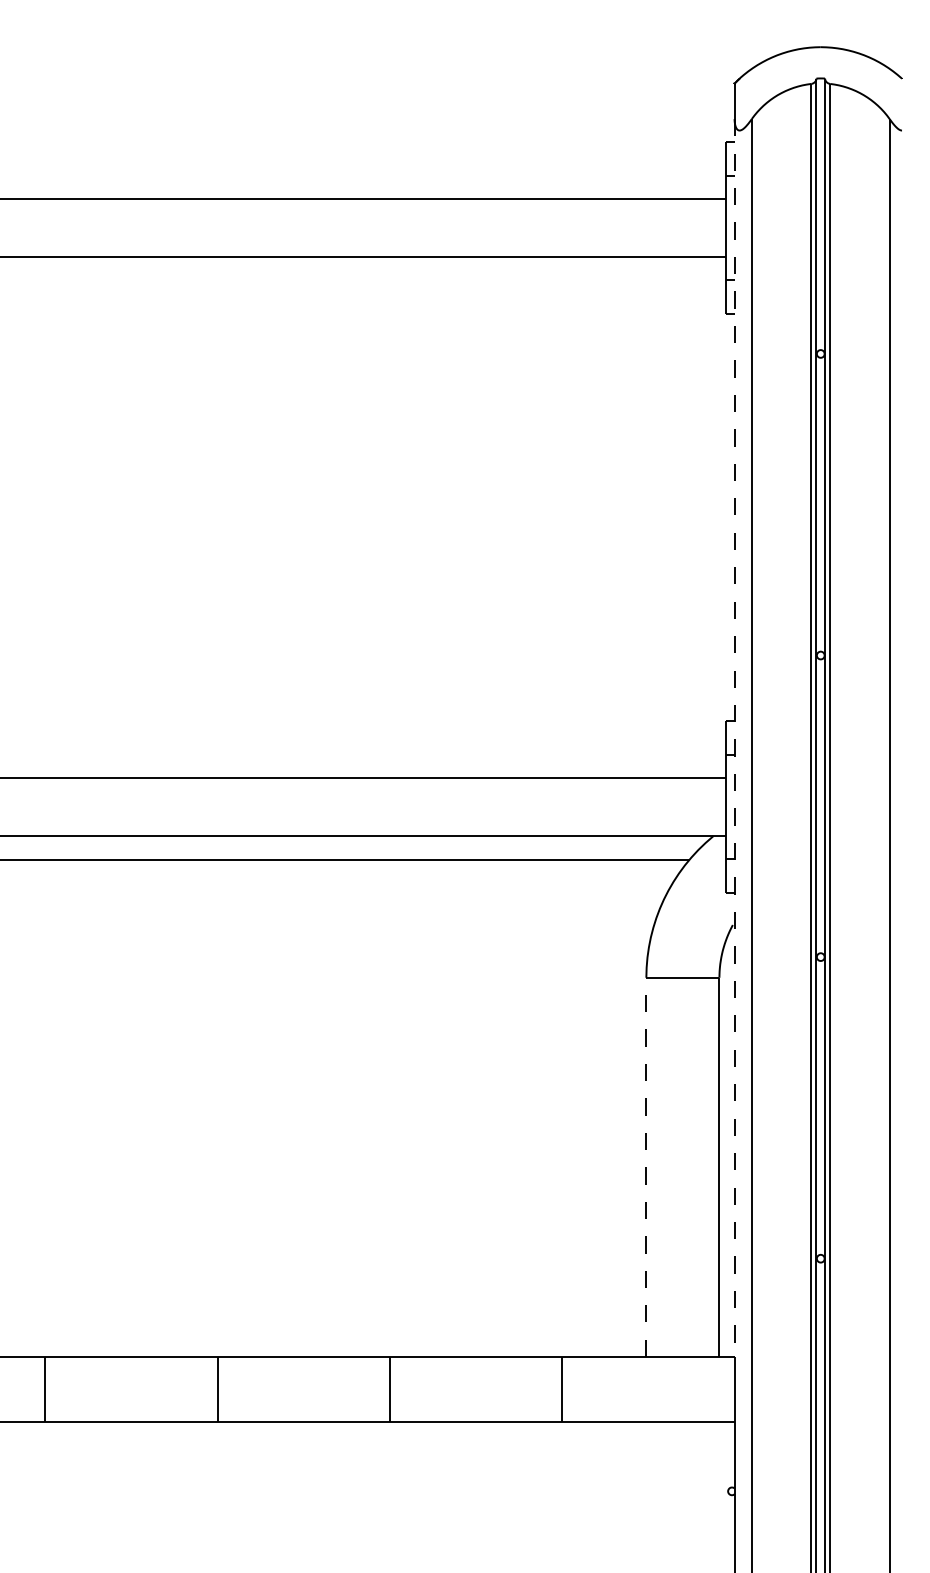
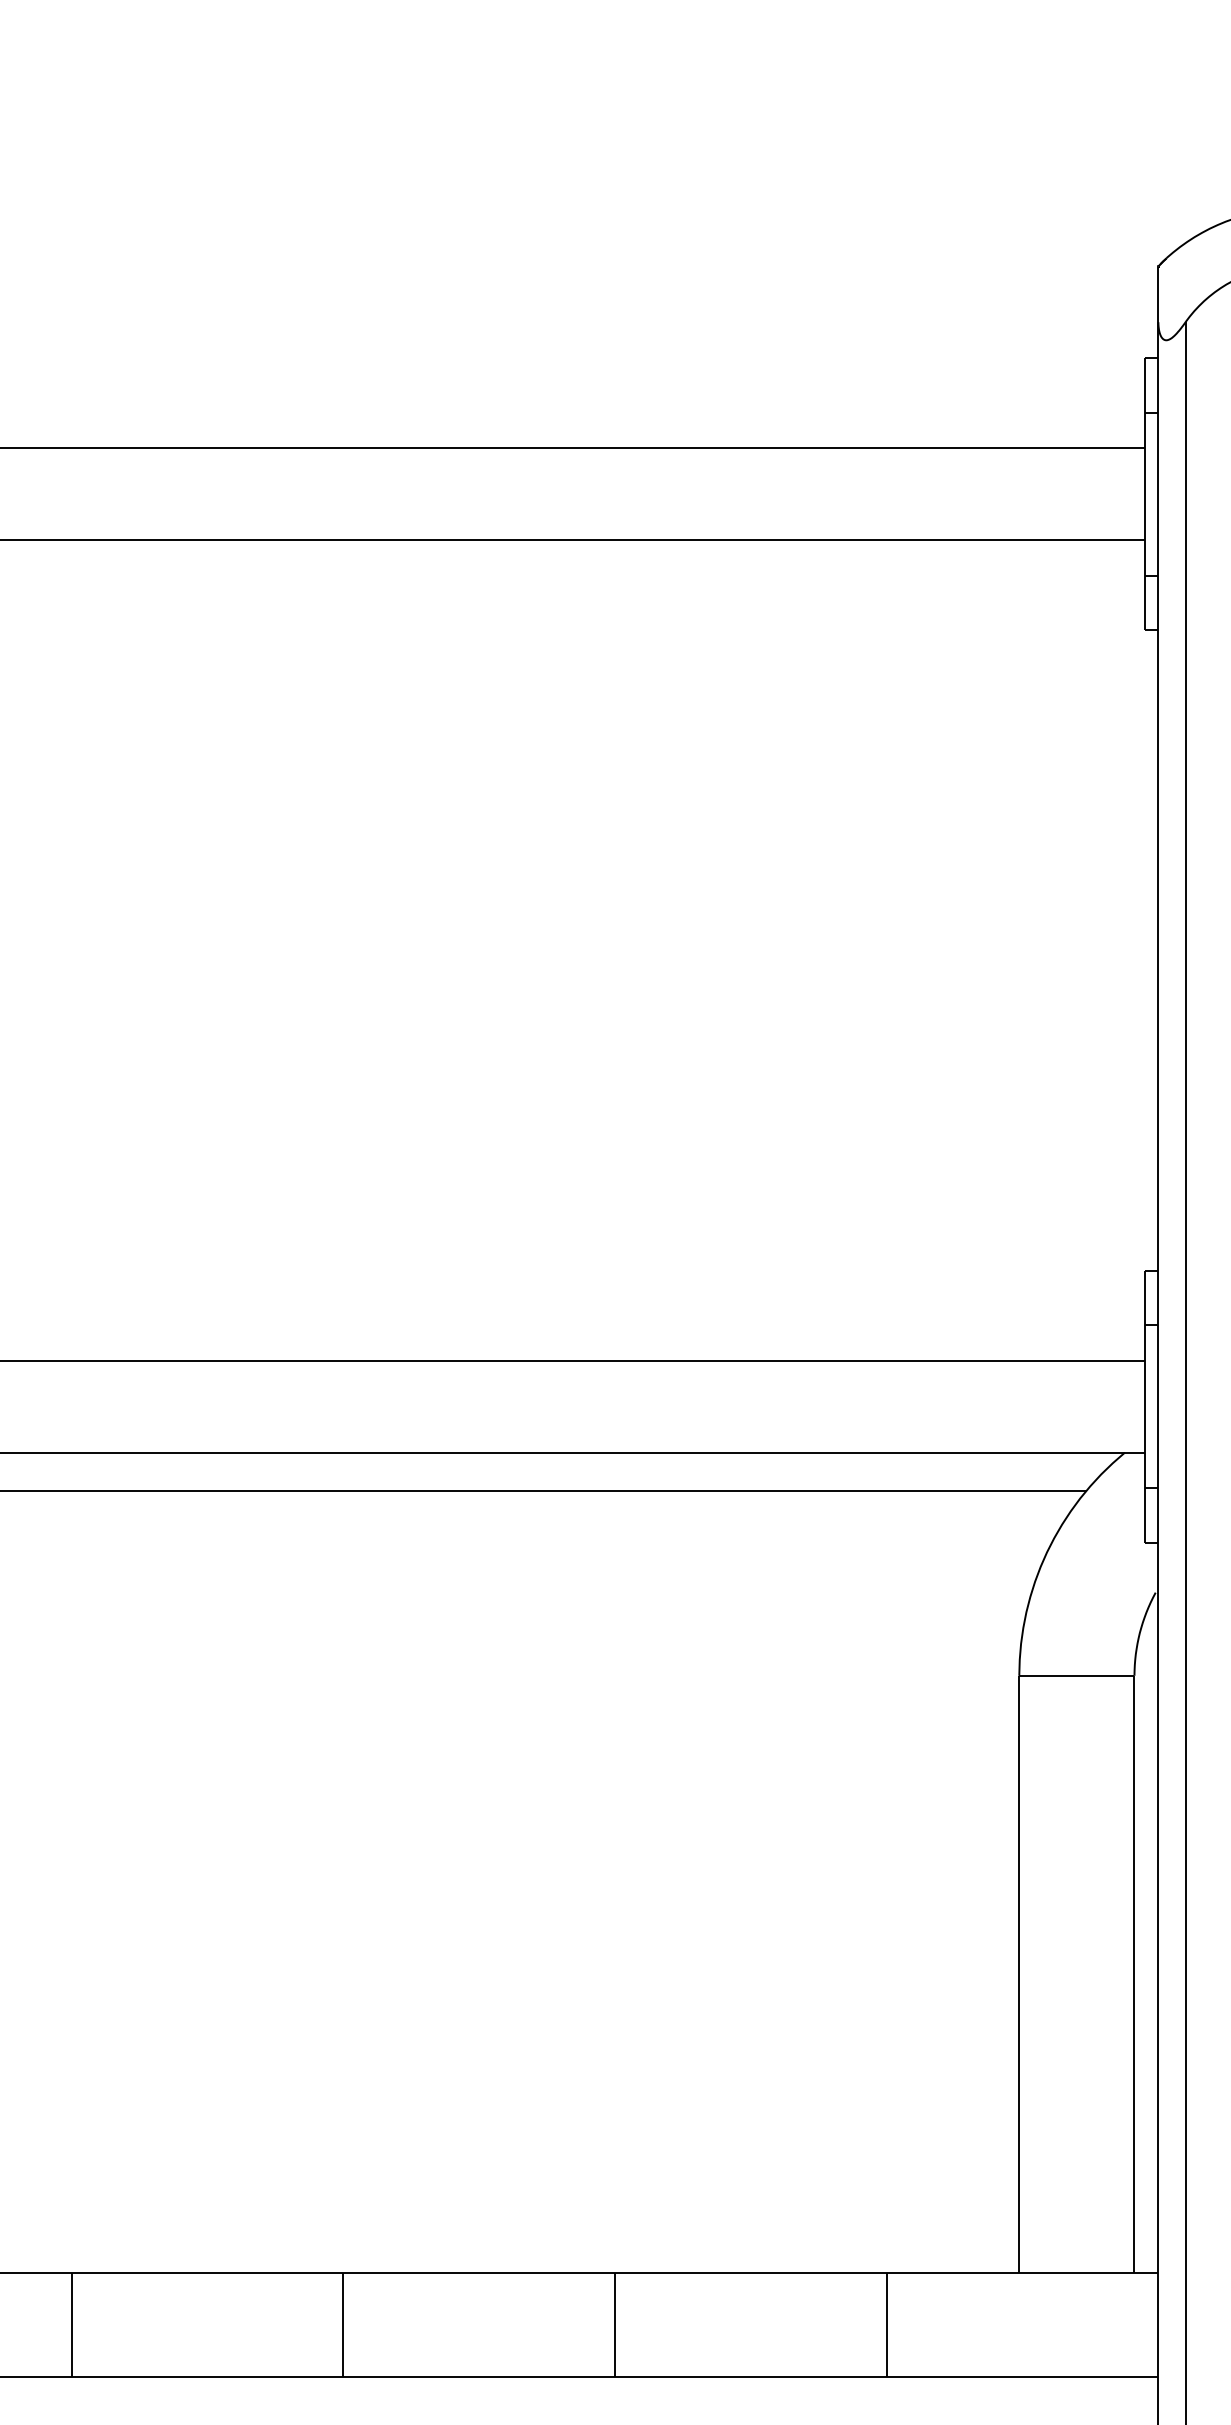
line: (734, 738) -> (1158, 1298), dashed -> solid
line: (646, 1167) -> (1019, 1974), dashed -> solid

